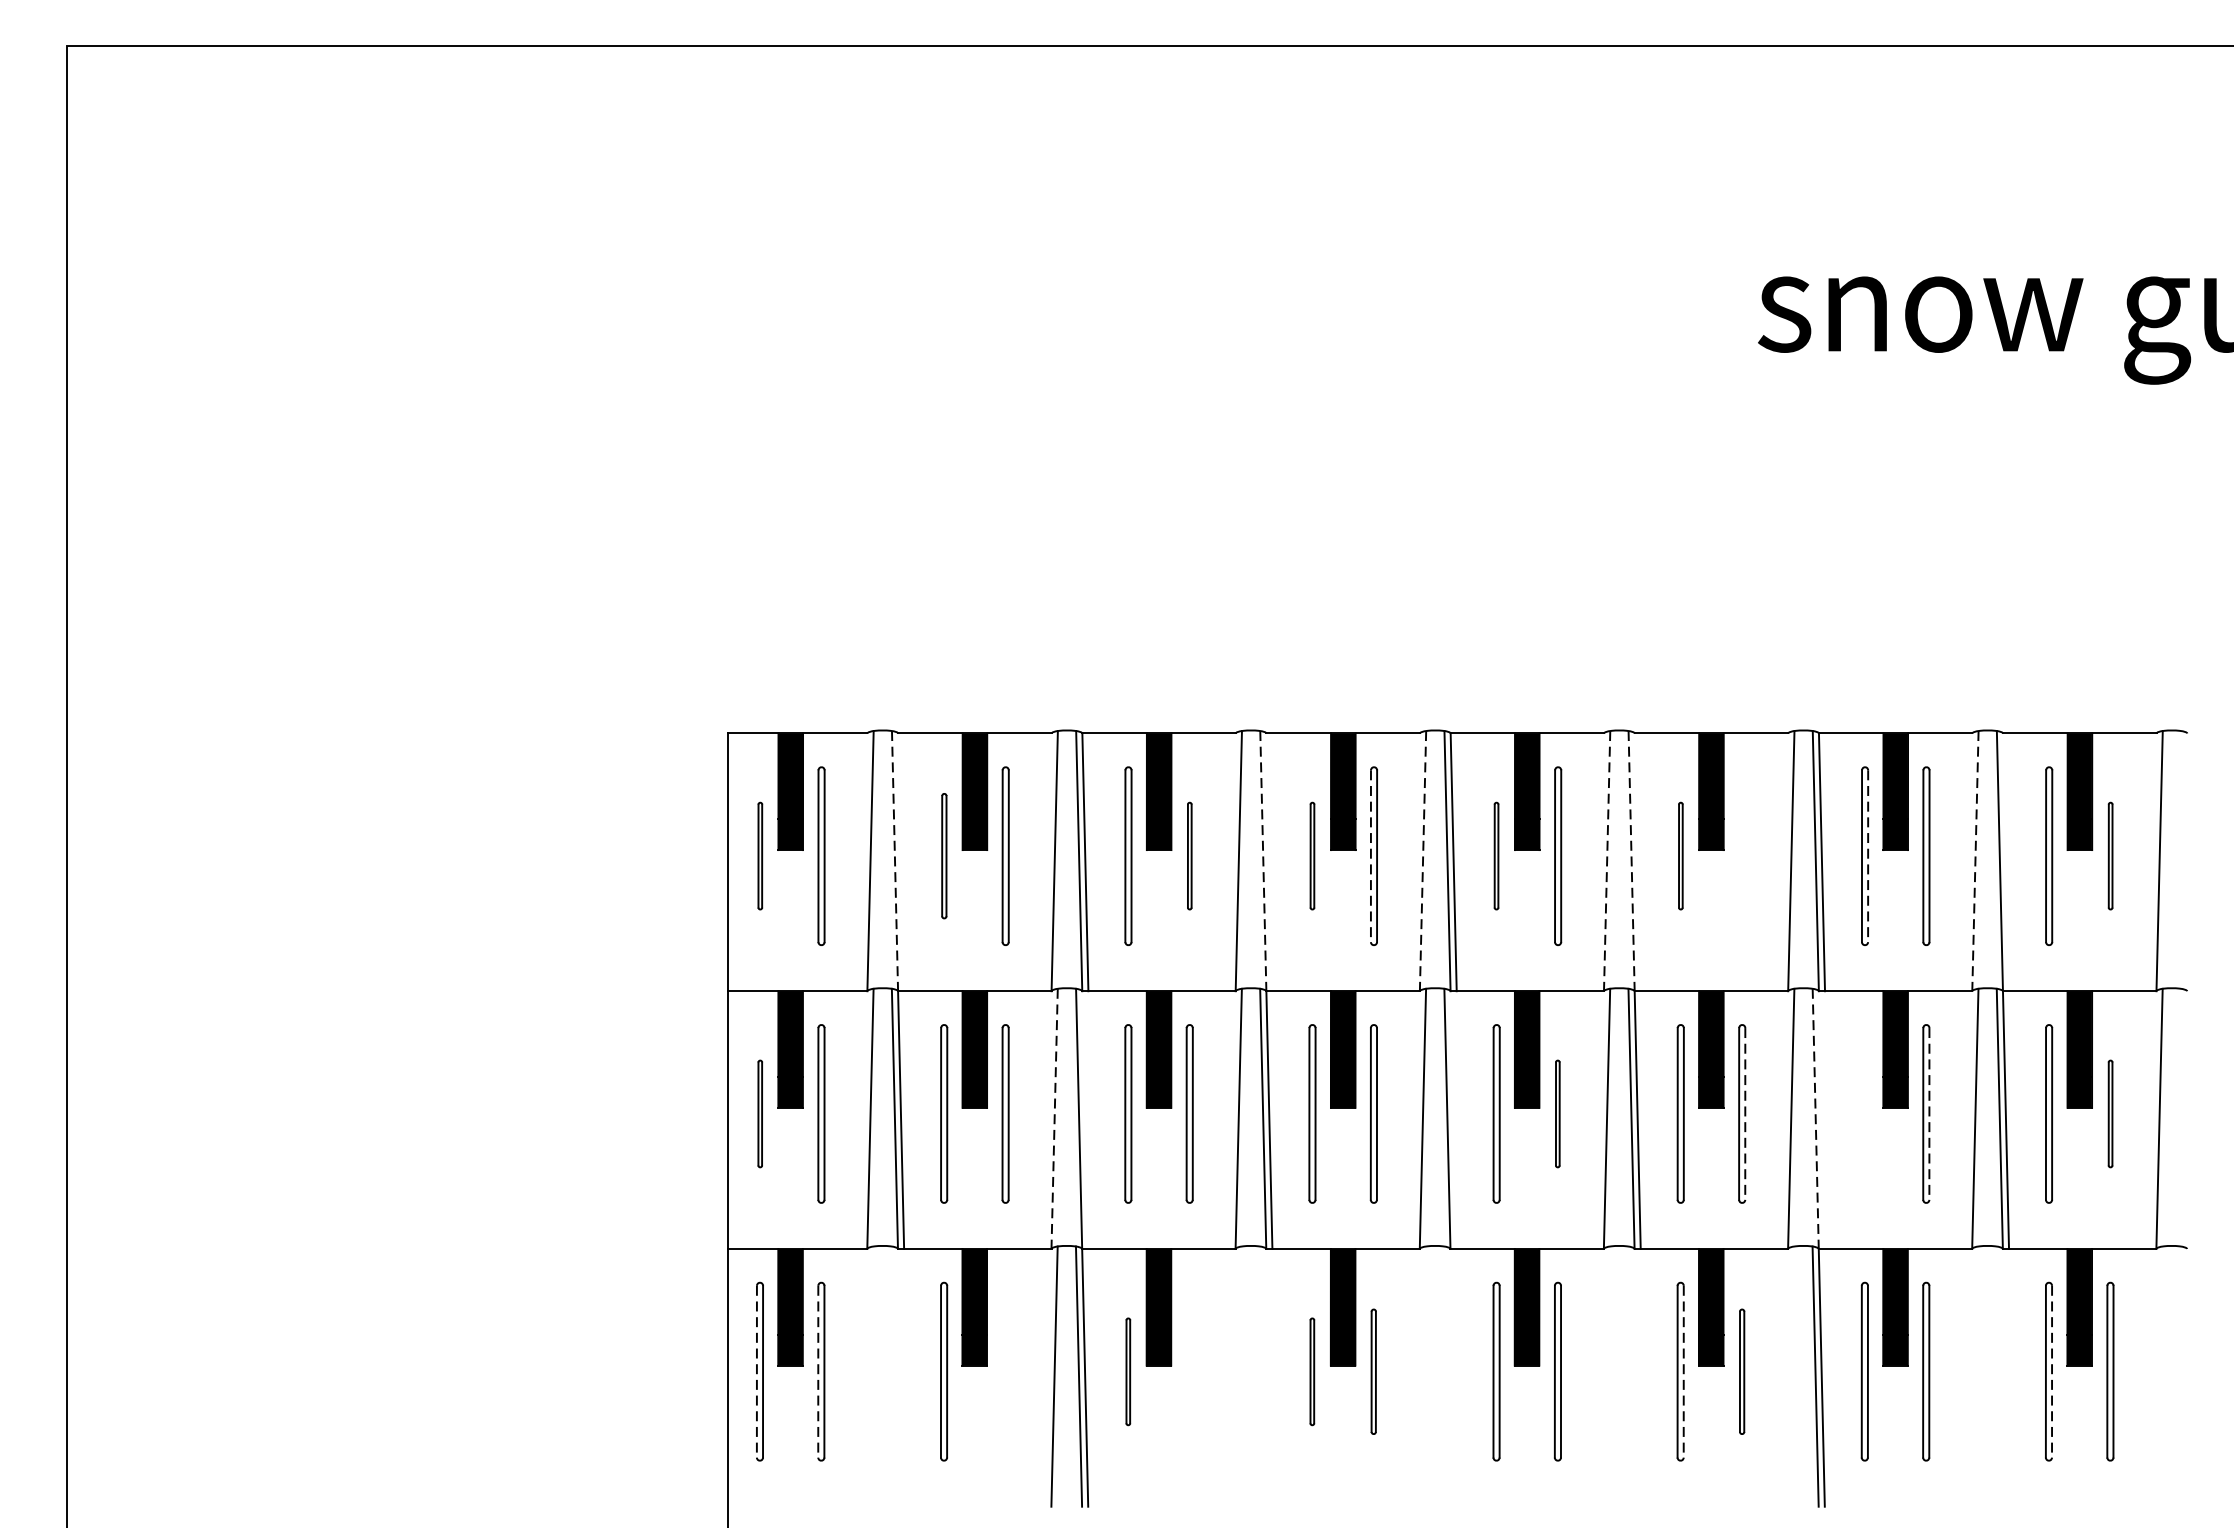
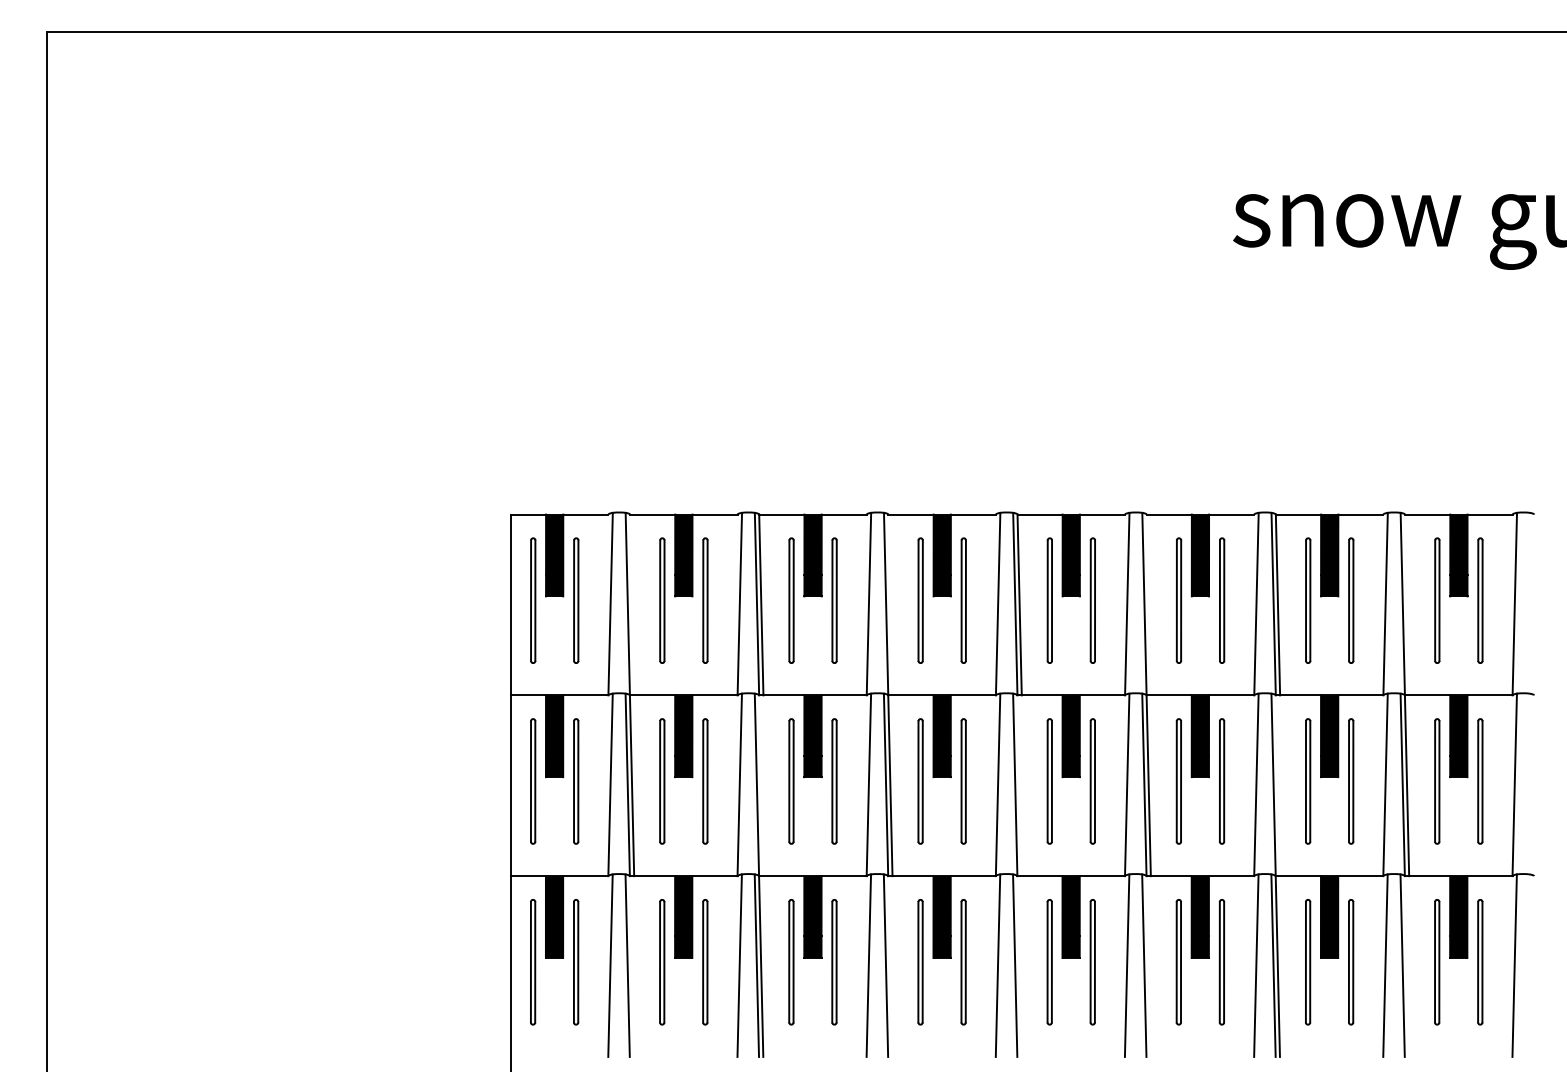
part: (760, 855) -> (533, 600), size x1.67
part: (944, 855) -> (662, 600), size x1.43
part: (1189, 855) -> (834, 600), size x1.67
part: (1312, 855) -> (920, 600), size x1.67
part: (1496, 855) -> (1049, 600), size x1.67
part: (1680, 855) -> (1178, 600), size x1.67
part: (1742, 855) -> (1222, 600), added
part: (2110, 855) -> (1480, 600), size x1.67
line: (1370, 857) -> (961, 601), dashed -> solid
line: (1868, 857) -> (1310, 601), dashed -> solid
line: (894, 861) -> (627, 604), dashed -> solid
line: (1263, 861) -> (886, 604), dashed -> solid
line: (1423, 861) -> (998, 604), dashed -> solid
line: (1607, 861) -> (1127, 604), dashed -> solid
line: (1631, 861) -> (1144, 604), dashed -> solid
line: (1975, 861) -> (1385, 604), dashed -> solid
part: (760, 1114) -> (533, 781), size x1.67
part: (1557, 1114) -> (1092, 781), size x1.67
line: (1745, 1114) -> (1224, 781), dashed -> solid
part: (1865, 1114) -> (1308, 781), added
line: (1929, 1114) -> (1353, 781), dashed -> solid
part: (2110, 1114) -> (1480, 781), size x1.67
line: (1054, 1119) -> (739, 785), dashed -> solid
line: (1815, 1119) -> (1273, 785), dashed -> solid
line: (756, 1372) -> (530, 962), dashed -> solid
line: (817, 1372) -> (573, 962), dashed -> solid
part: (1005, 1372) -> (705, 962), added
part: (1128, 1372) -> (791, 962), size x1.67
part: (1189, 1372) -> (834, 962), added
part: (1312, 1372) -> (920, 962), size x1.67
part: (1373, 1372) -> (963, 962), size x1.43
line: (1684, 1372) -> (1181, 962), dashed -> solid
part: (1741, 1372) -> (1221, 962), size x1.43
line: (2052, 1372) -> (1439, 962), dashed -> solid
line: (870, 1376) -> (610, 965), added
line: (894, 1376) -> (627, 965), added
line: (1238, 1376) -> (868, 965), added
line: (1262, 1376) -> (885, 965), added
line: (1422, 1376) -> (997, 965), added
line: (1447, 1376) -> (1015, 965), added
line: (1606, 1376) -> (1126, 965), added
line: (1631, 1376) -> (1144, 965), added
line: (1791, 1376) -> (1256, 965), added
line: (1975, 1376) -> (1385, 965), added
line: (1999, 1376) -> (1402, 965), added
line: (2159, 1376) -> (1514, 965), added

